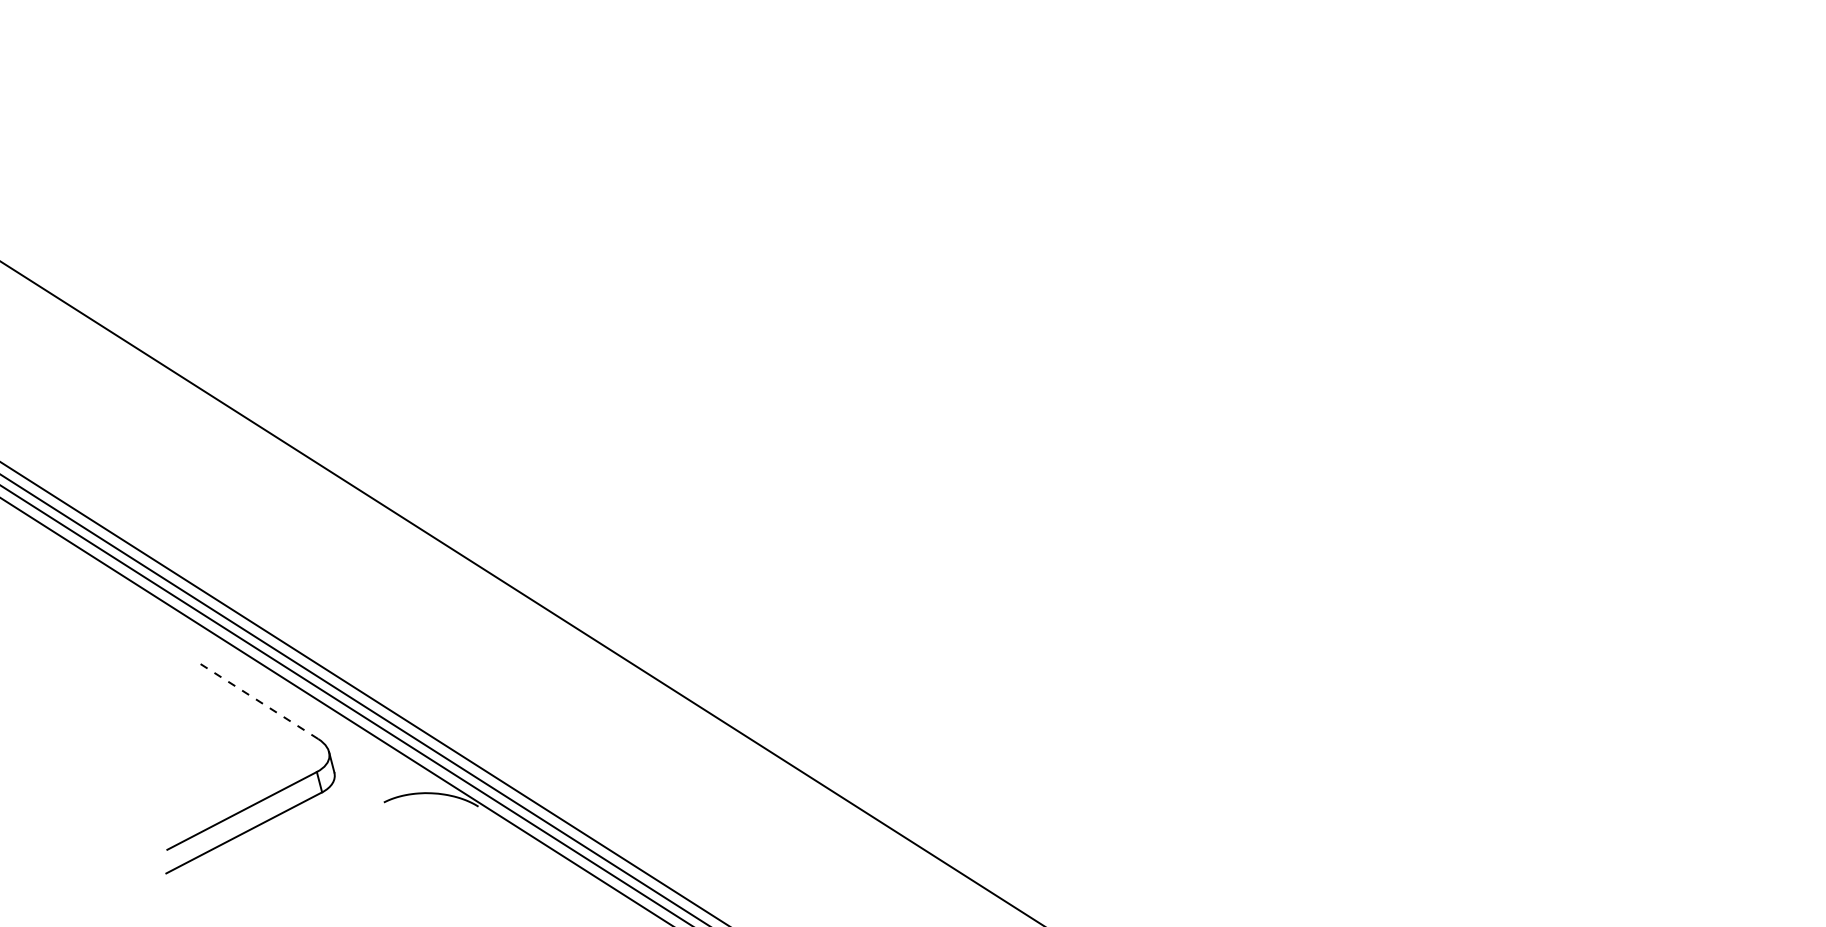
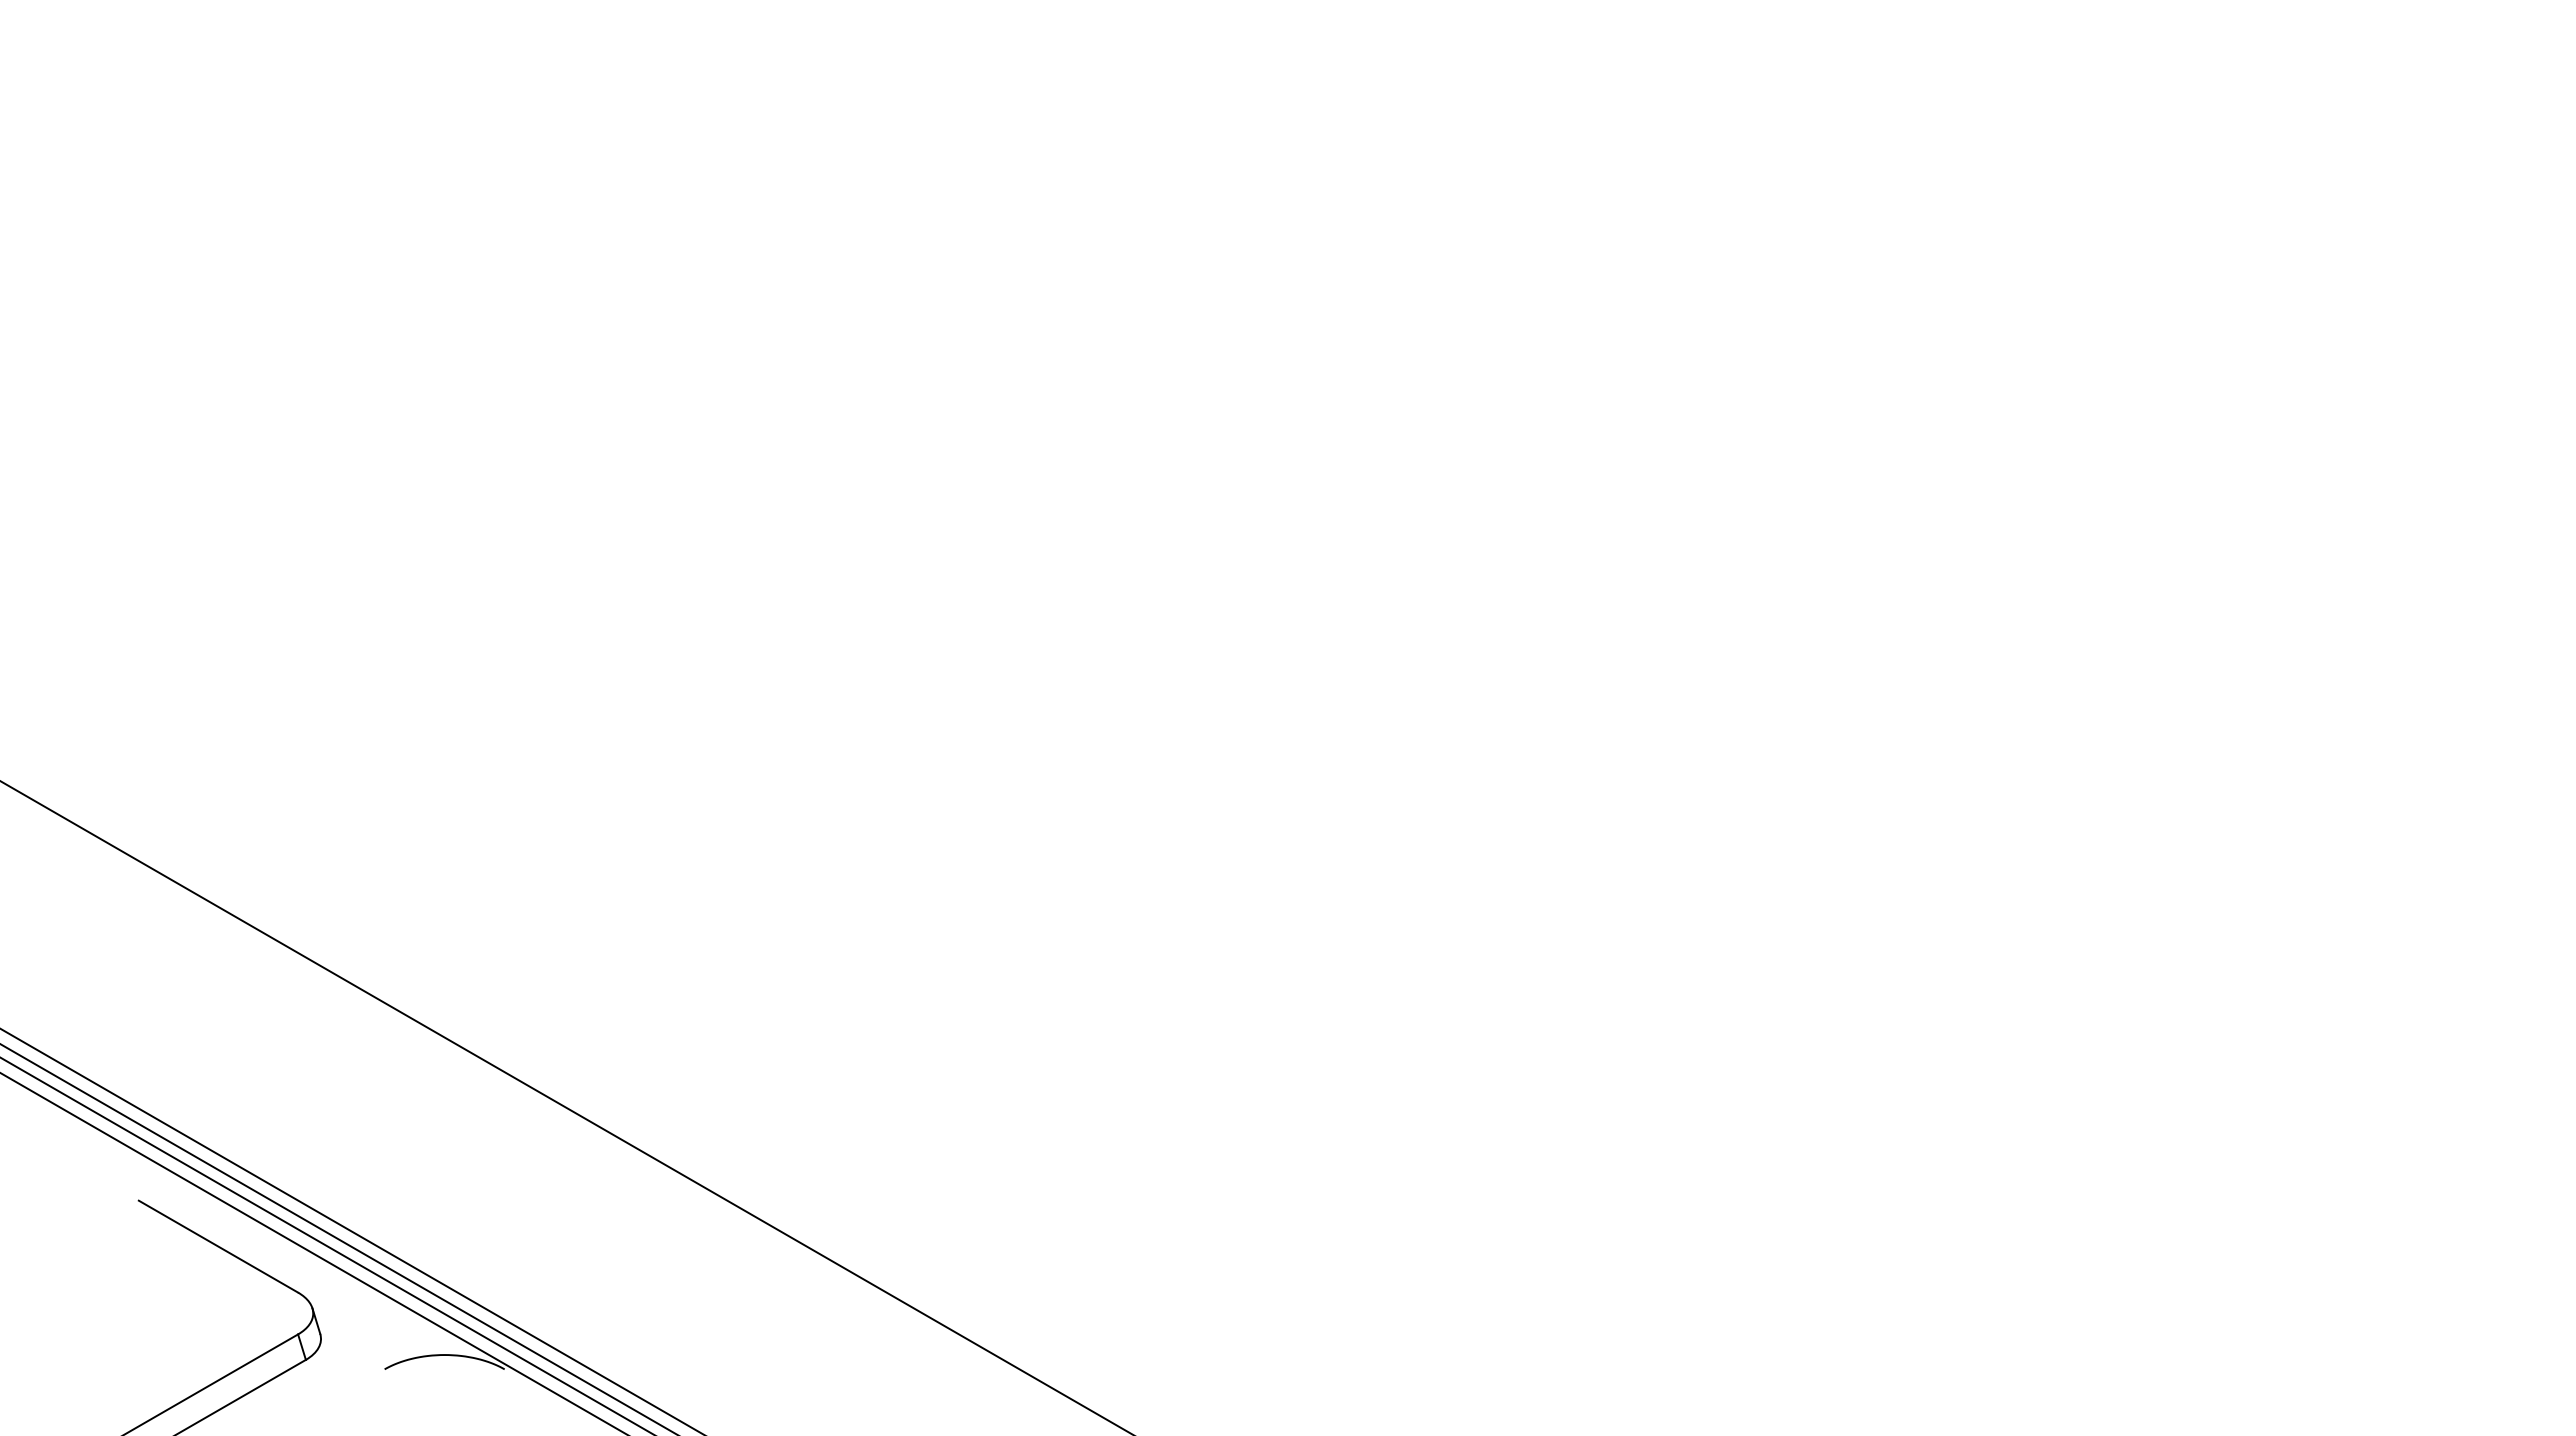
line: (257, 699) -> (218, 1246), dashed -> solid

